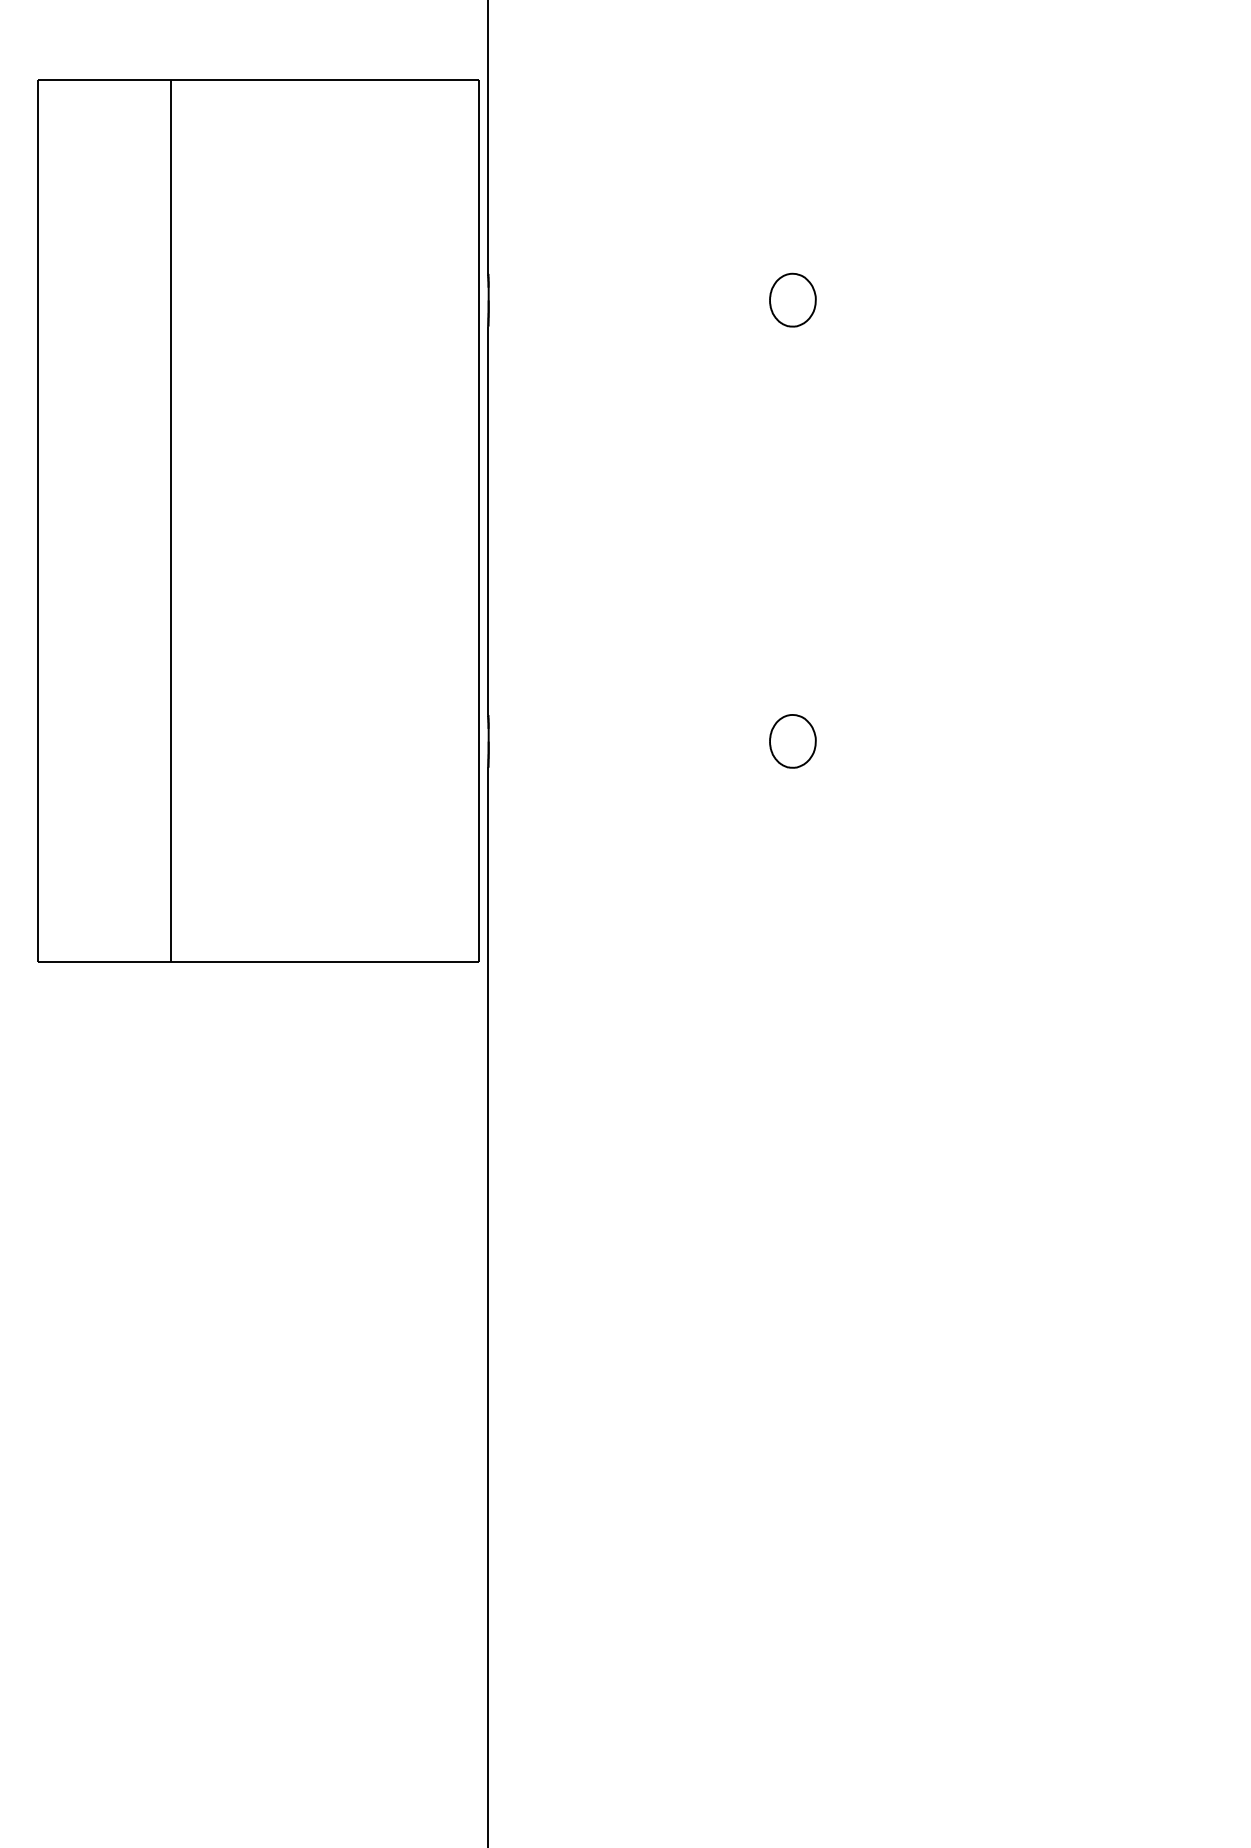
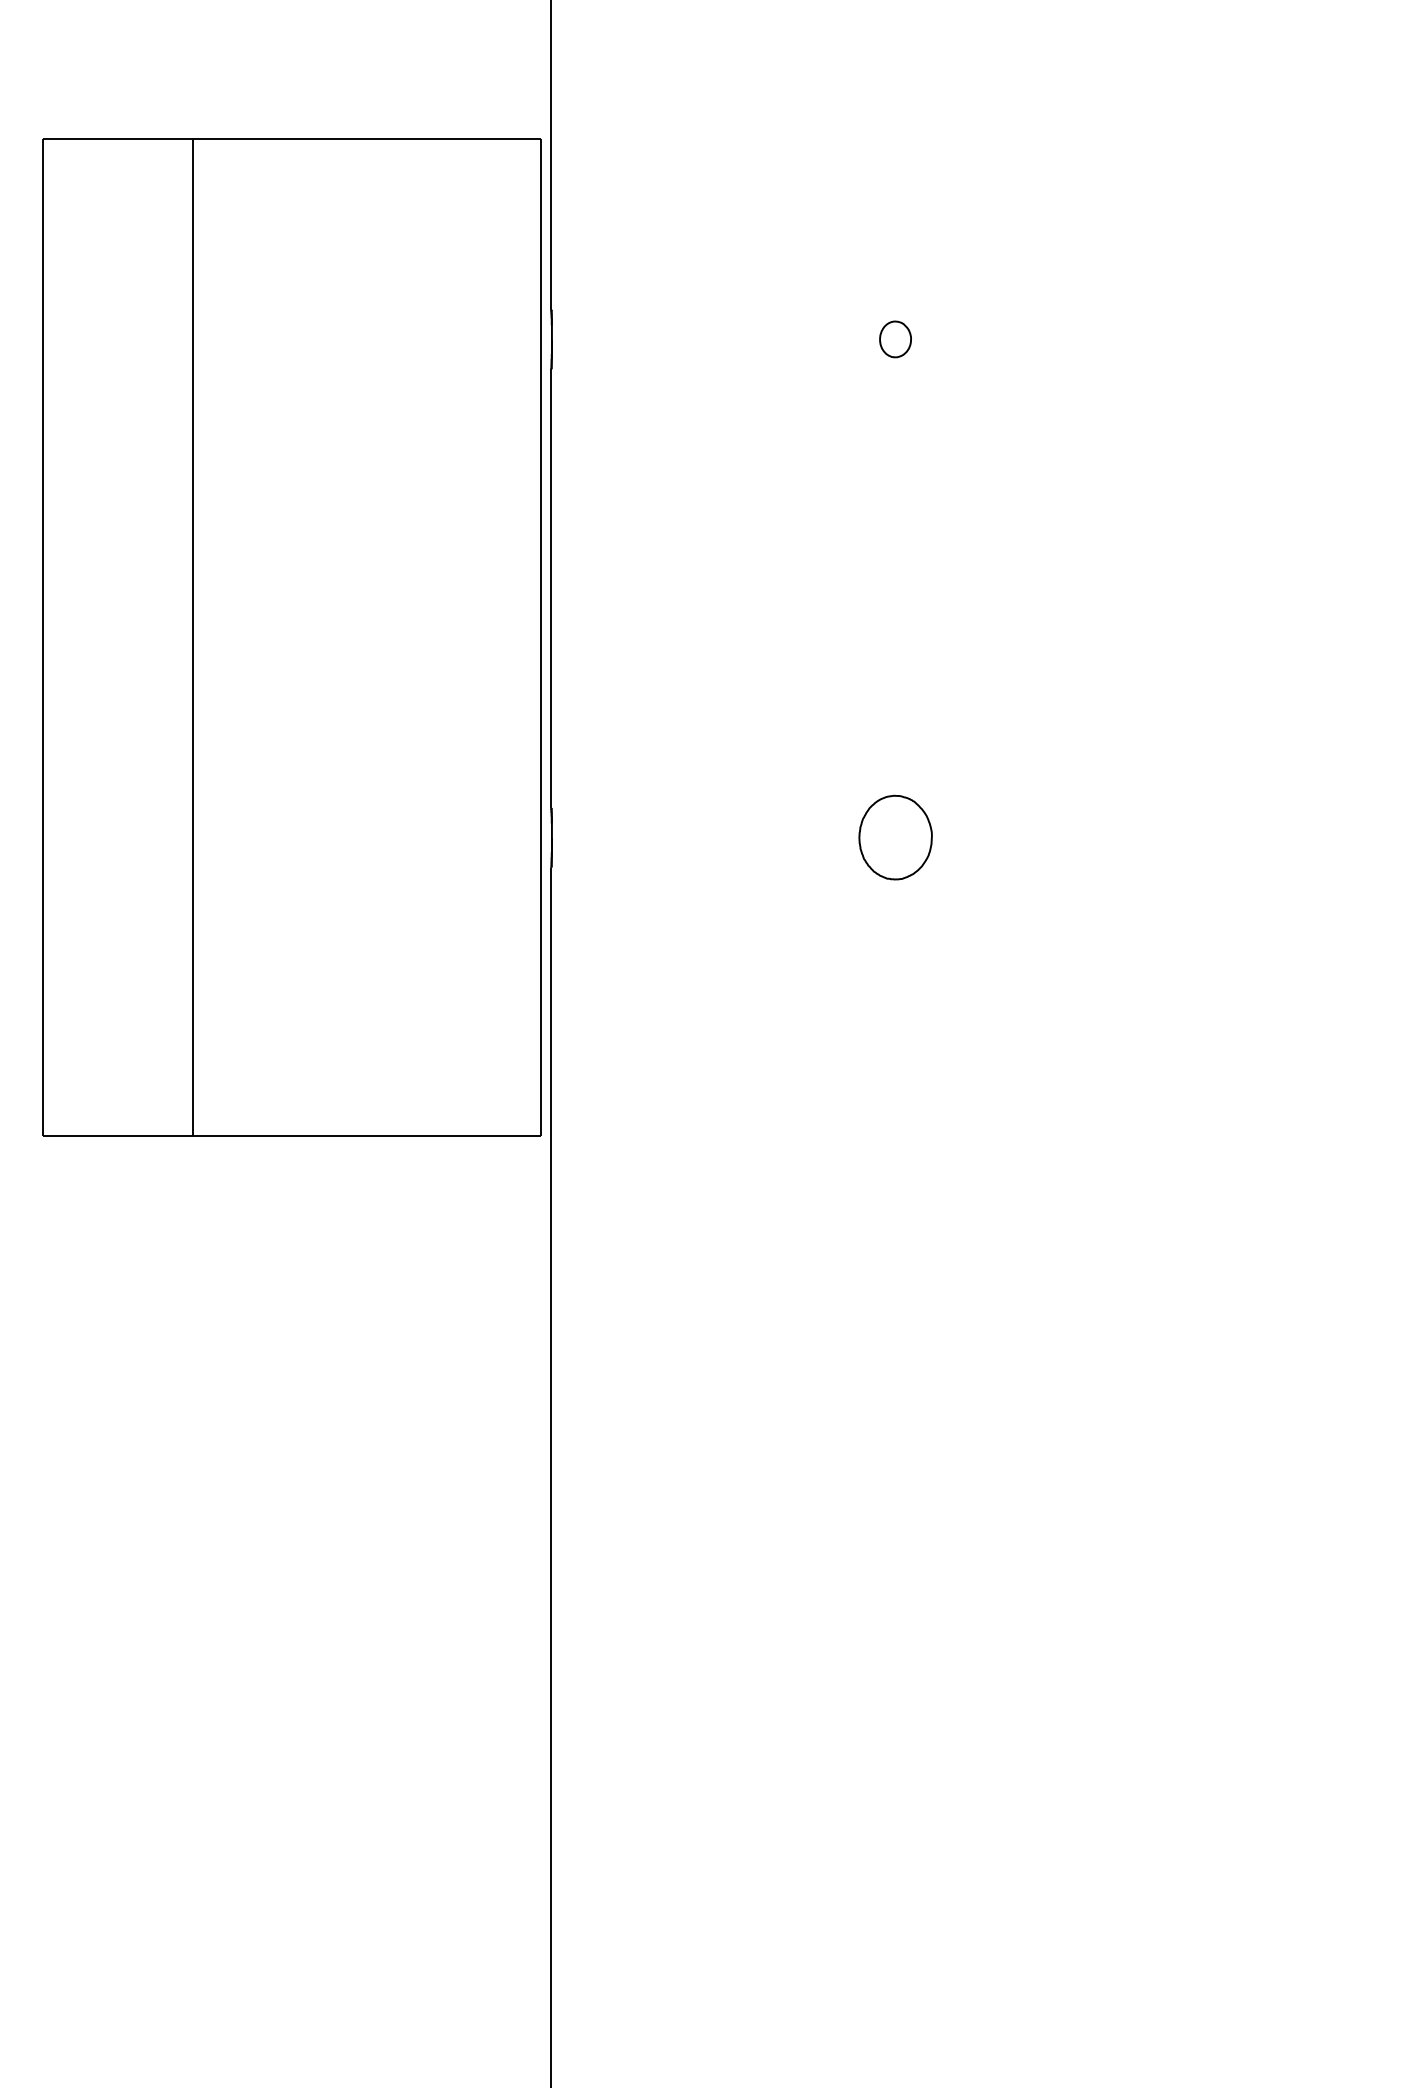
part: (792, 300) -> (895, 339), size x0.6
part: (258, 520) -> (291, 637), moved
part: (792, 741) -> (895, 837), size x1.4

